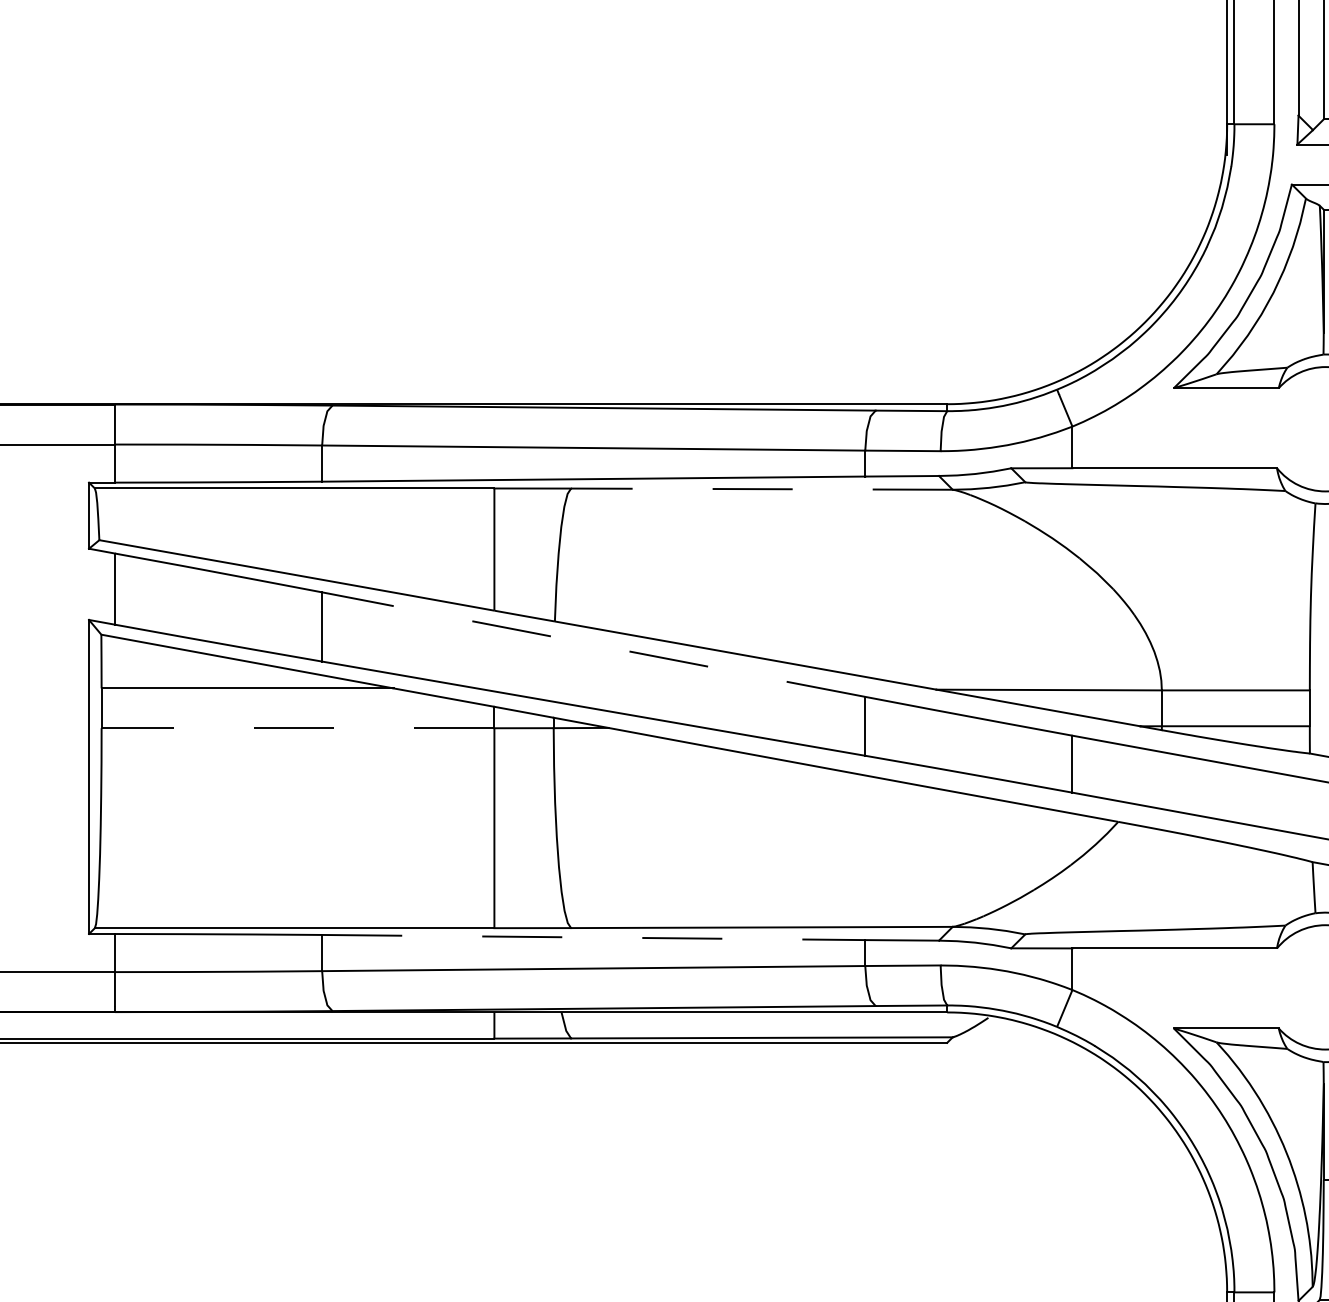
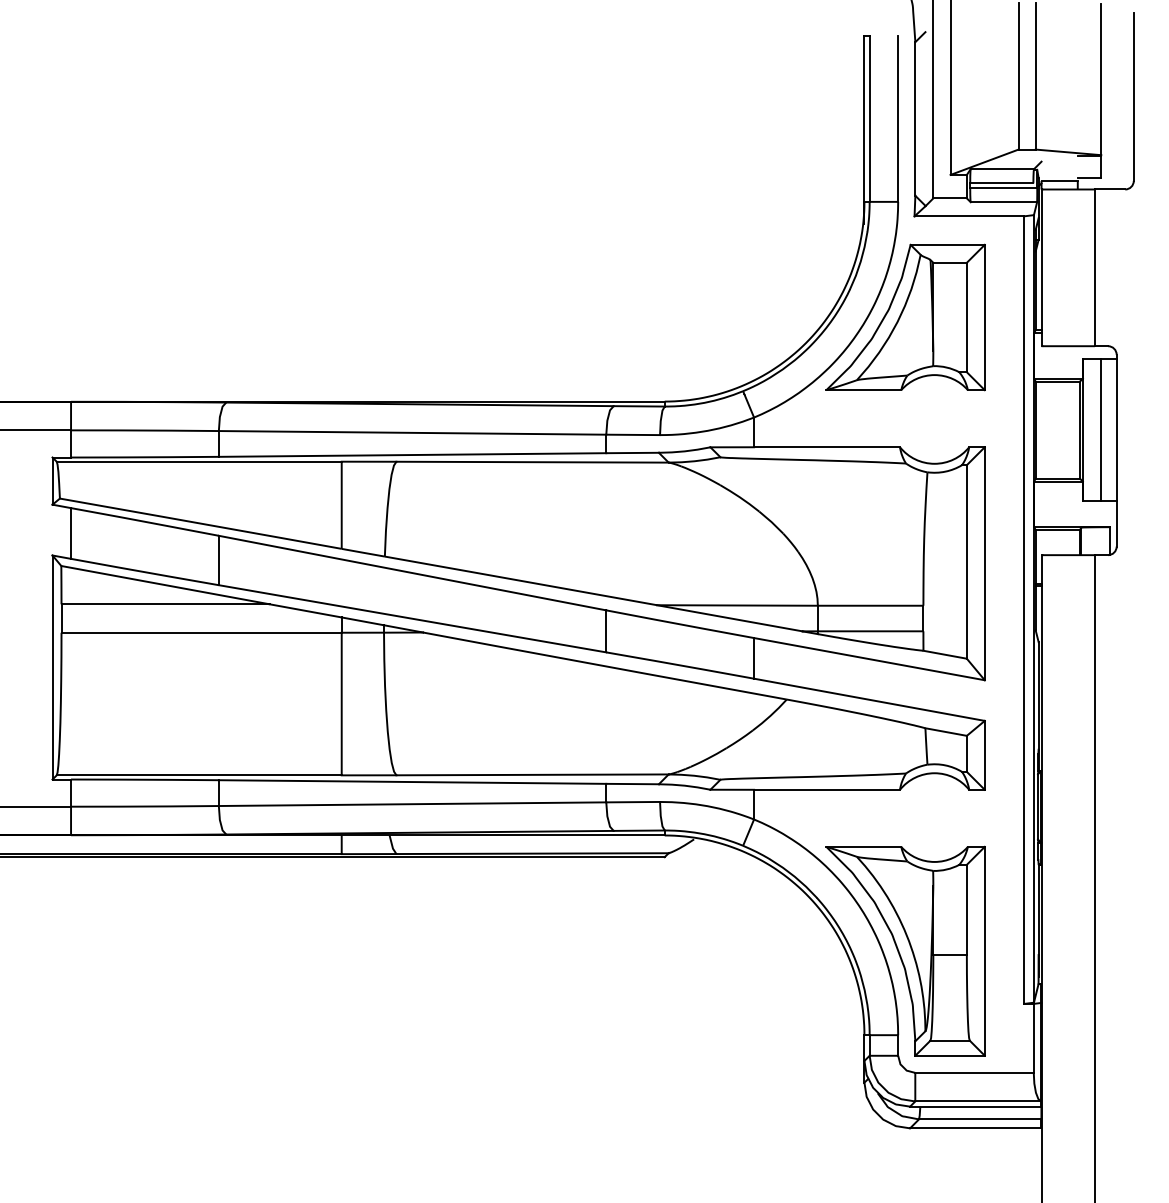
line: (761, 489) -> (532, 462), dashed -> solid
line: (593, 643) -> (412, 572), dashed -> solid
line: (297, 727) -> (201, 632), dashed -> solid
line: (593, 938) -> (412, 782), dashed -> solid

